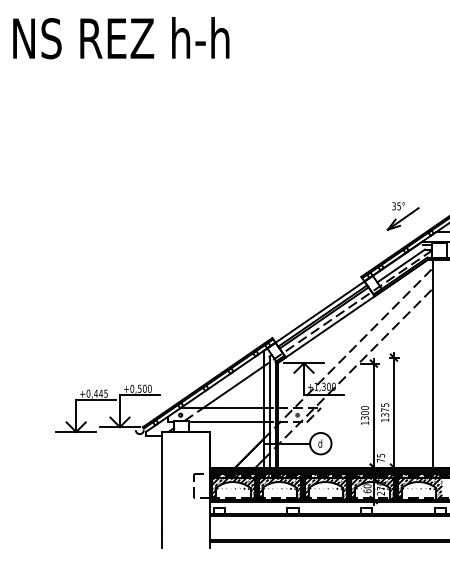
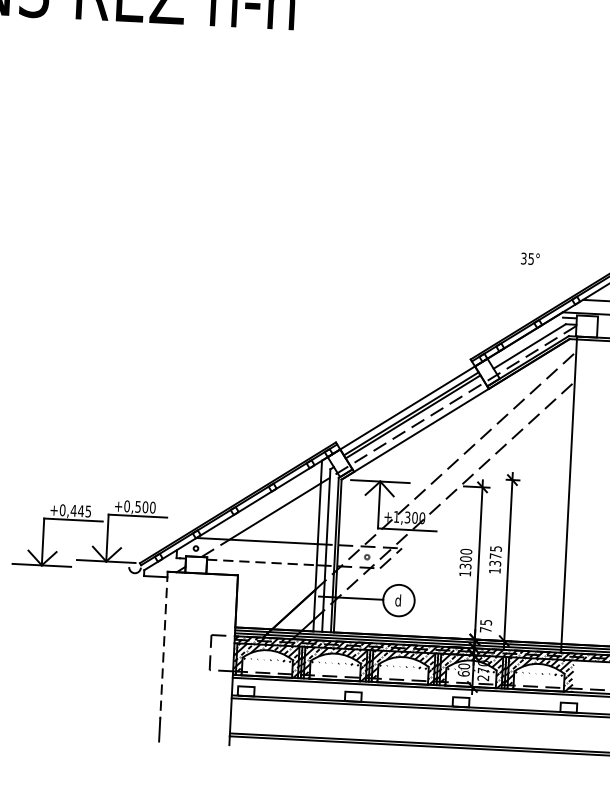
part: (402, 218) -> (535, 277), removed
line: (226, 422) -> (262, 562), solid -> dashed
line: (162, 482) -> (164, 645), solid -> dashed

